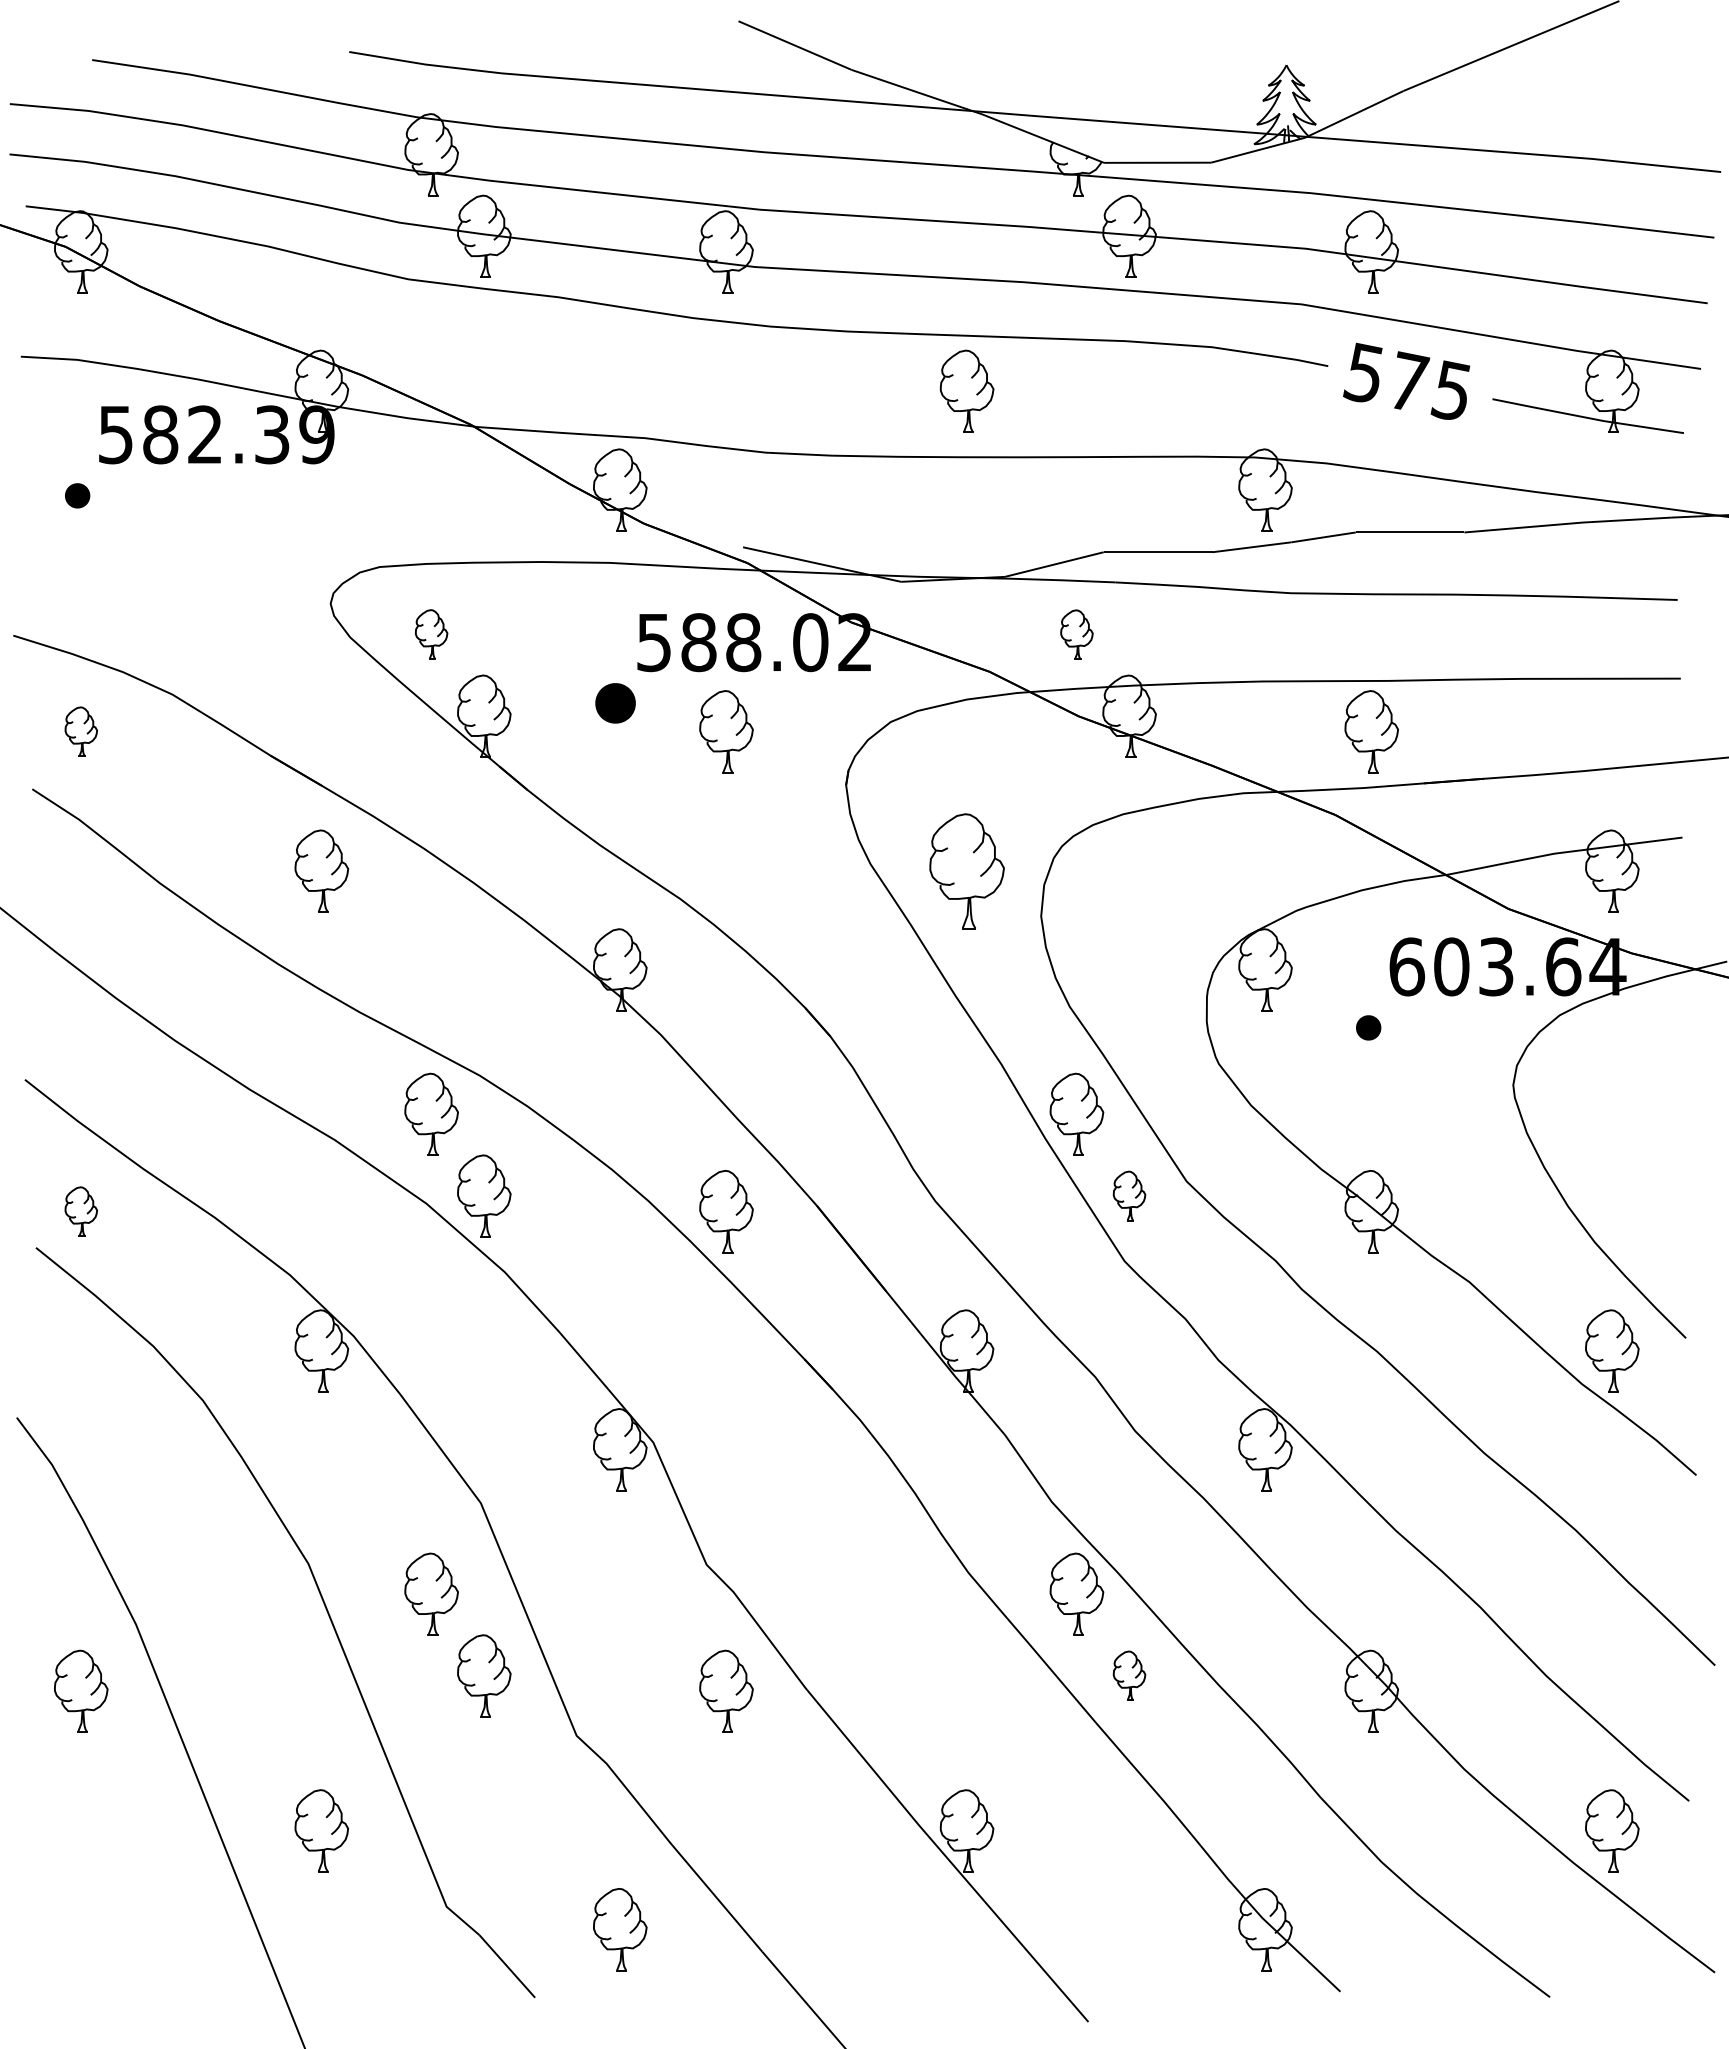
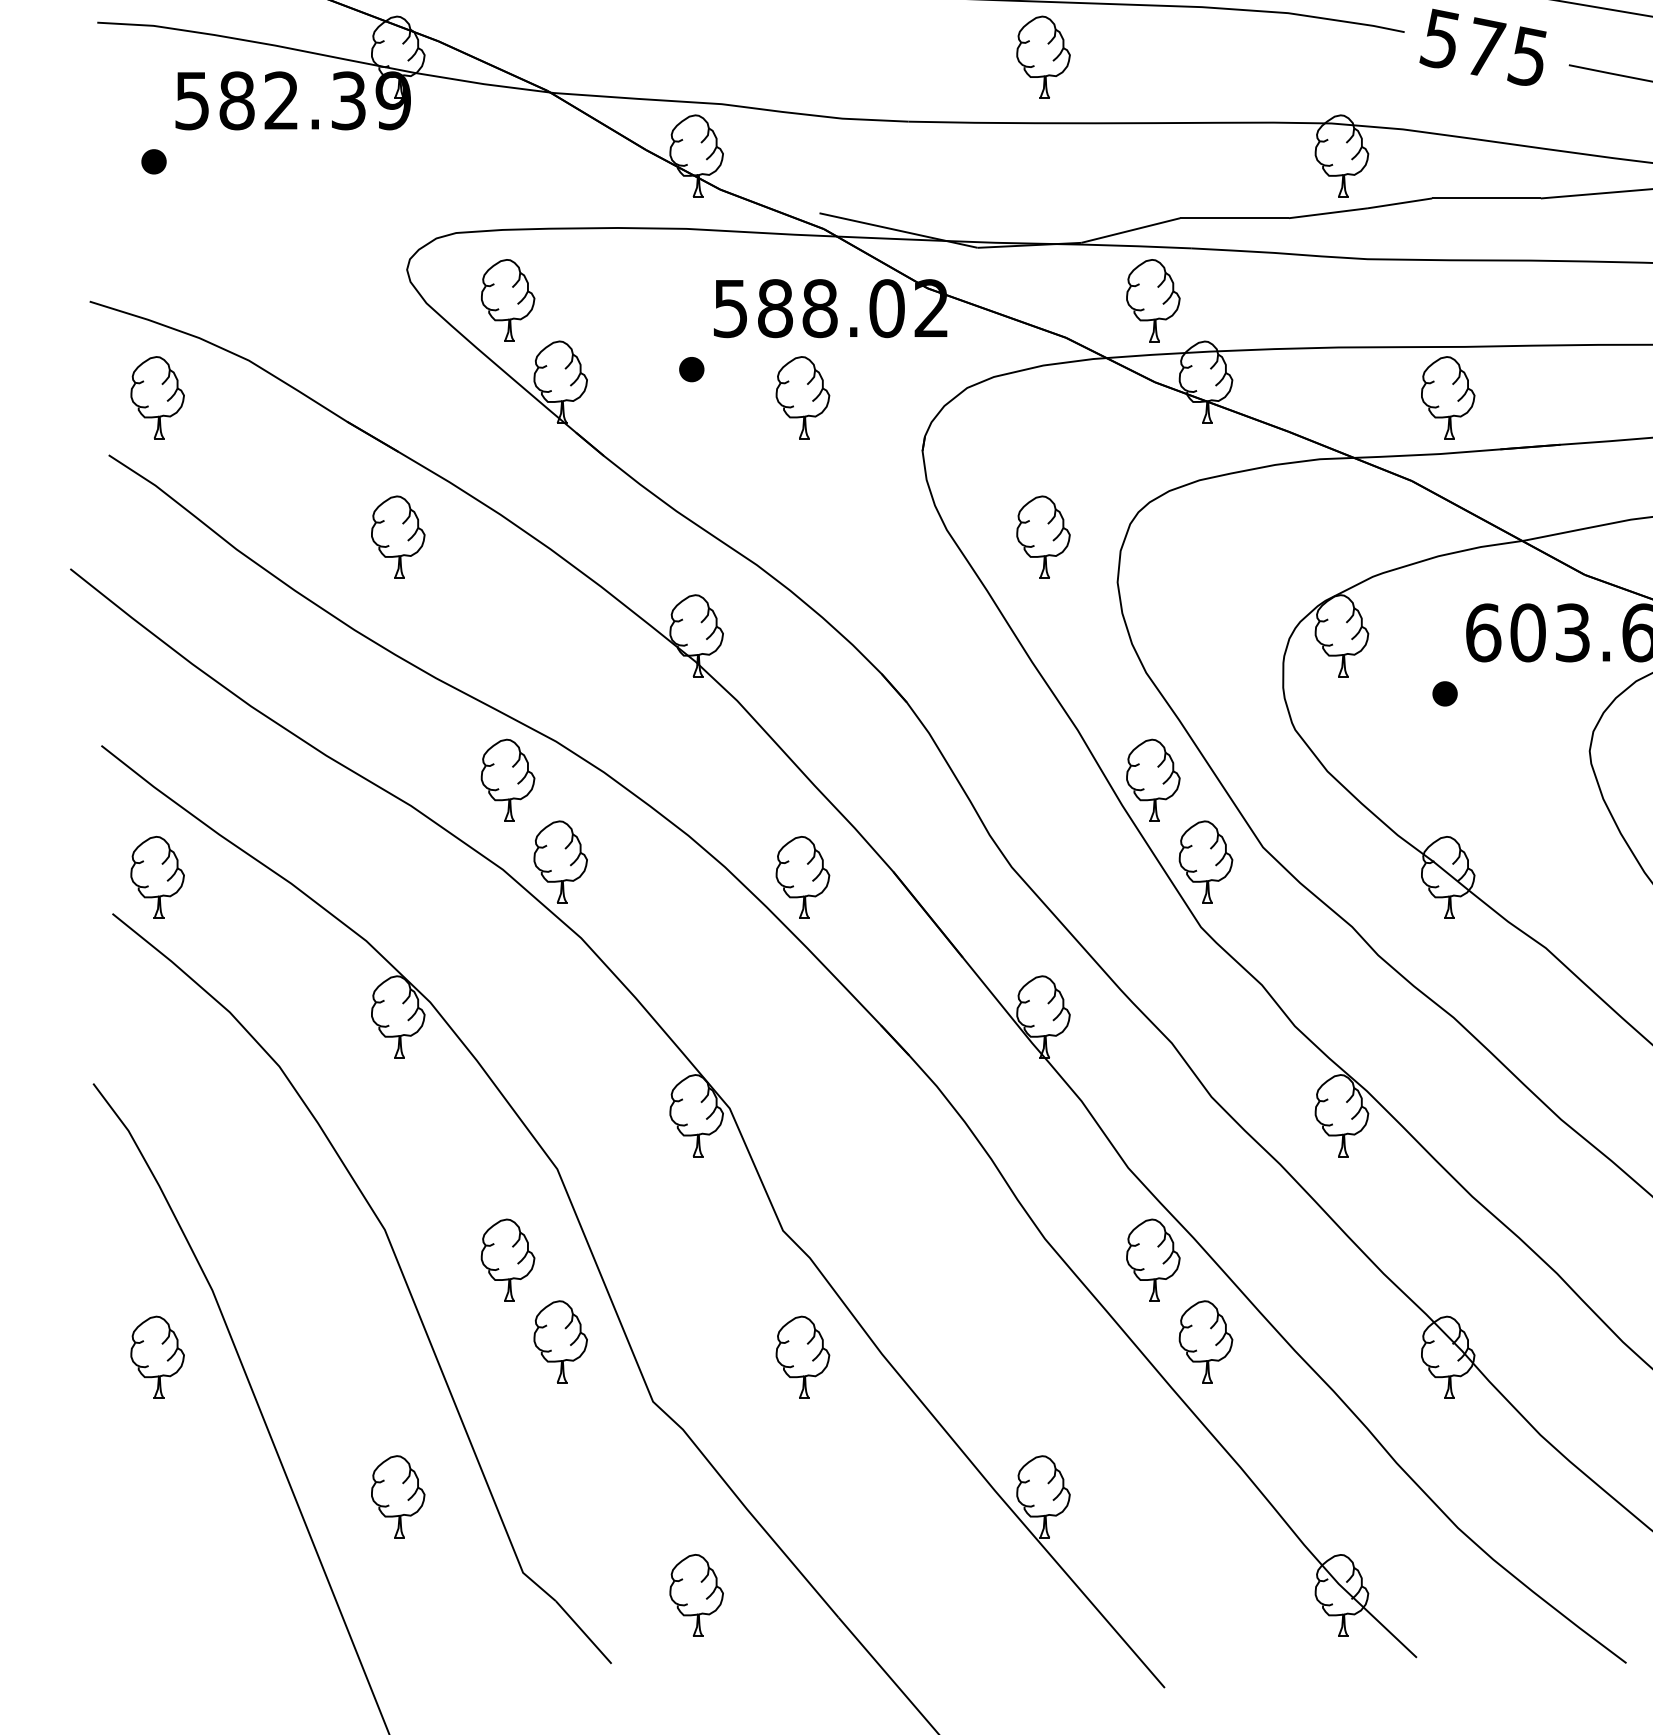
part: (431, 634) -> (507, 300), size x1.67
part: (1076, 634) -> (1152, 300), size x1.67
part: (614, 703) -> (690, 369), size x0.62
part: (81, 731) -> (157, 397), size x1.67
part: (966, 870) -> (1042, 536), size x0.71
part: (1129, 1195) -> (1205, 861), size x1.67
part: (81, 1211) -> (157, 877), size x1.67
part: (1129, 1675) -> (1205, 1341), size x1.67

